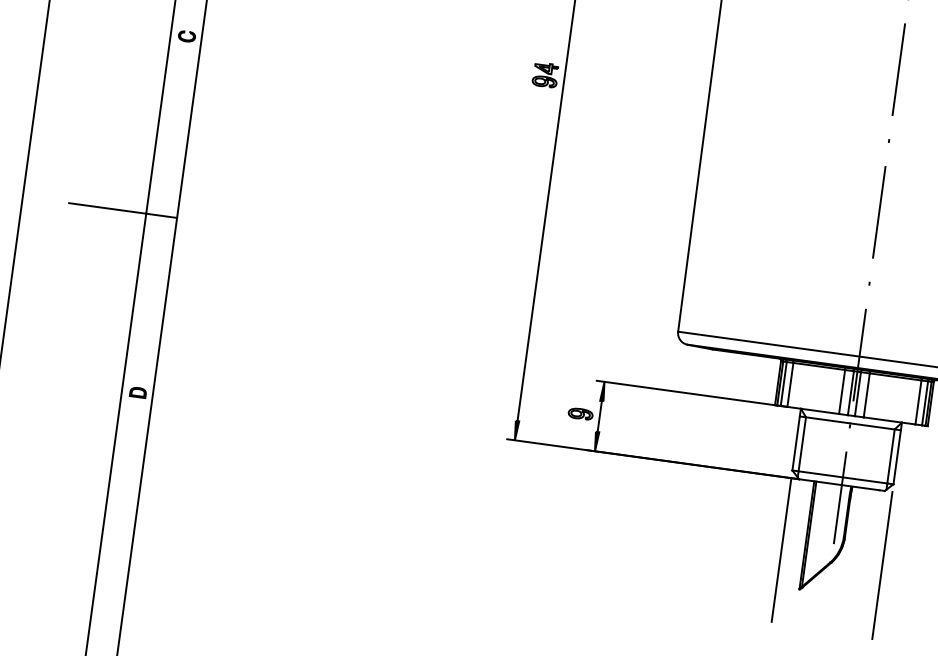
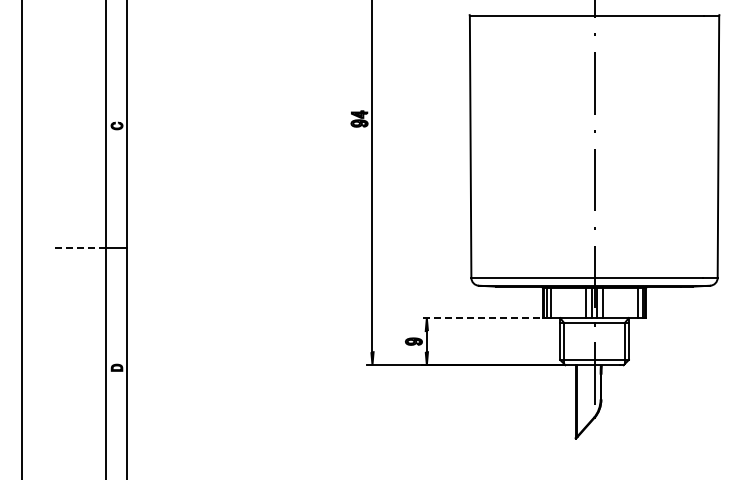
line: (107, 207) -> (79, 247), solid -> dashed
line: (692, 394) -> (486, 318), solid -> dashed
line: (782, 549) -> (560, 413), removed
line: (881, 566) -> (628, 415), removed

